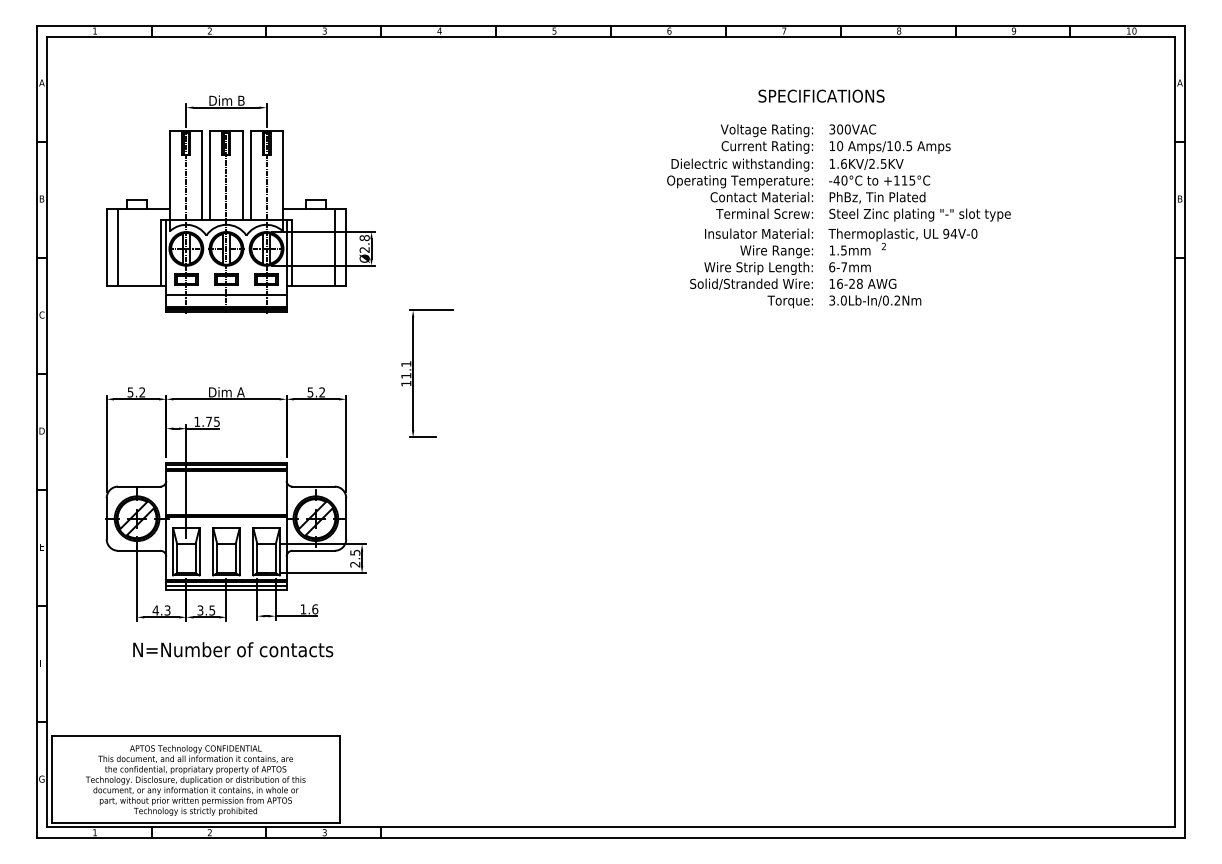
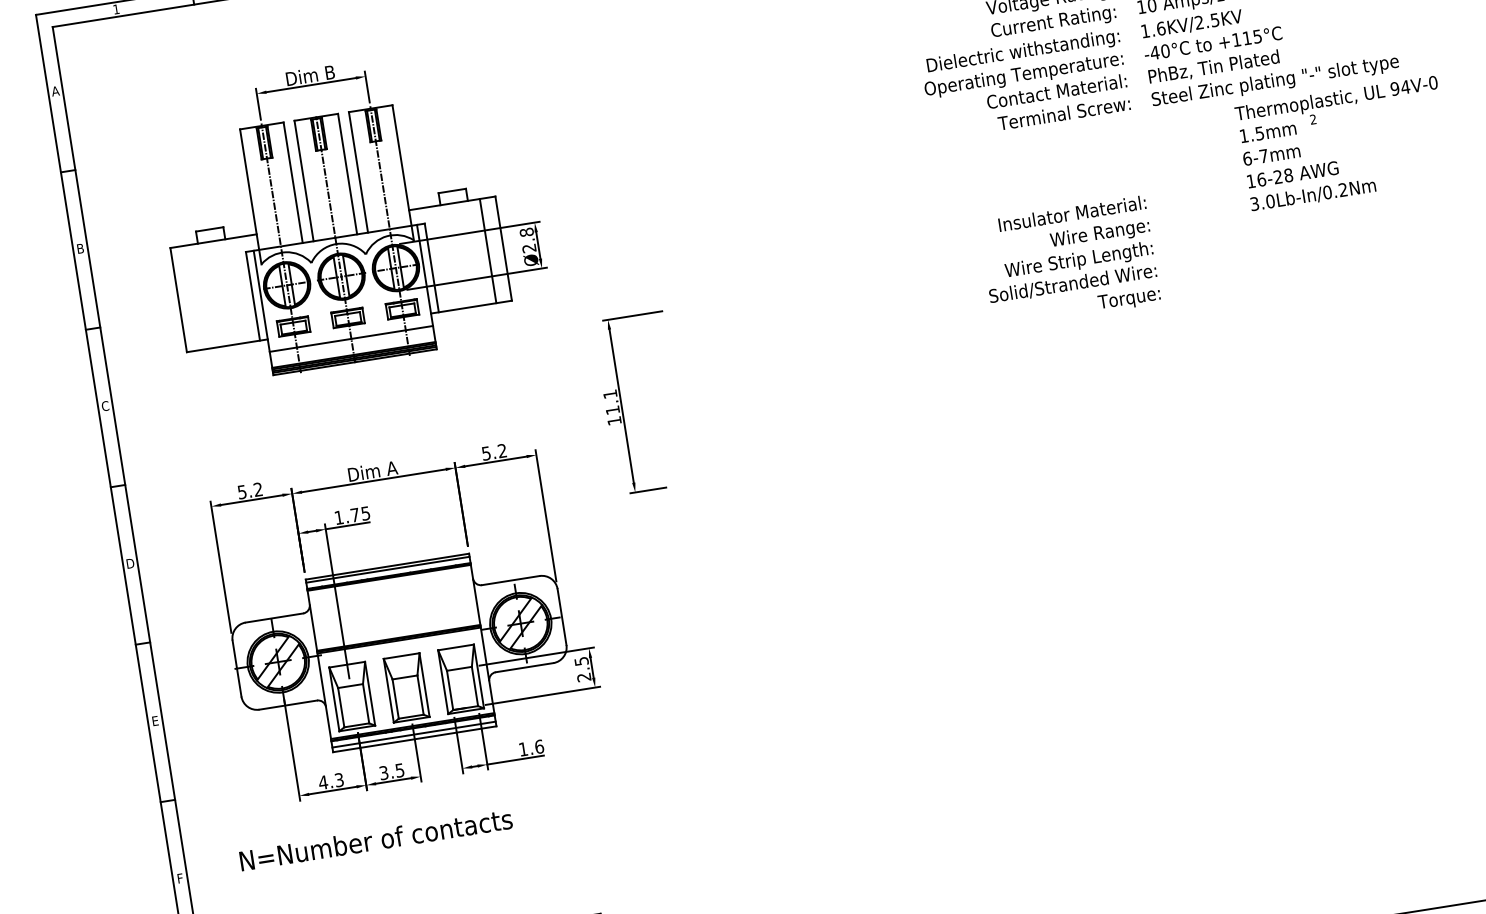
line: (118, 246) -> (194, 296), removed
text: (902, 267) -> (1342, 143), moved
text: (751, 268) -> (1069, 262), moved
text: (233, 649) -> (376, 839), moved

